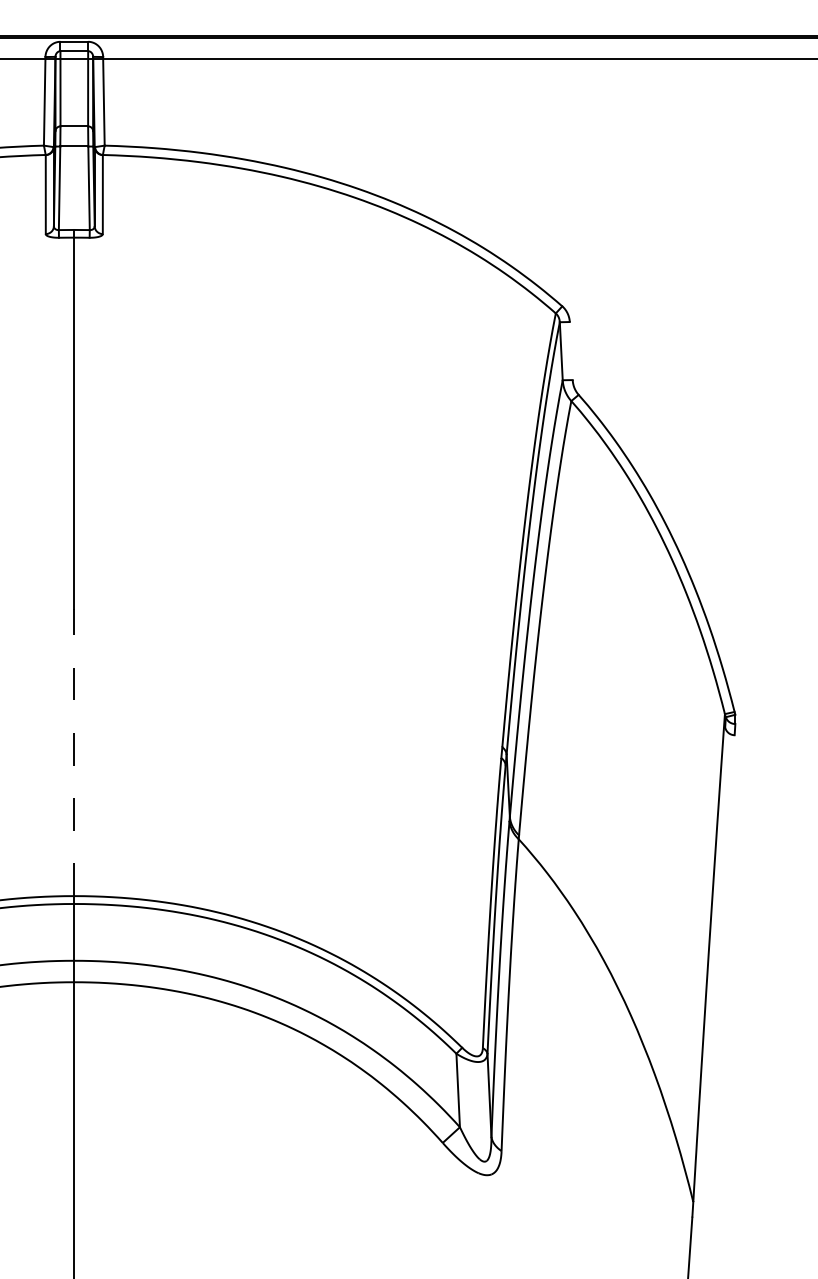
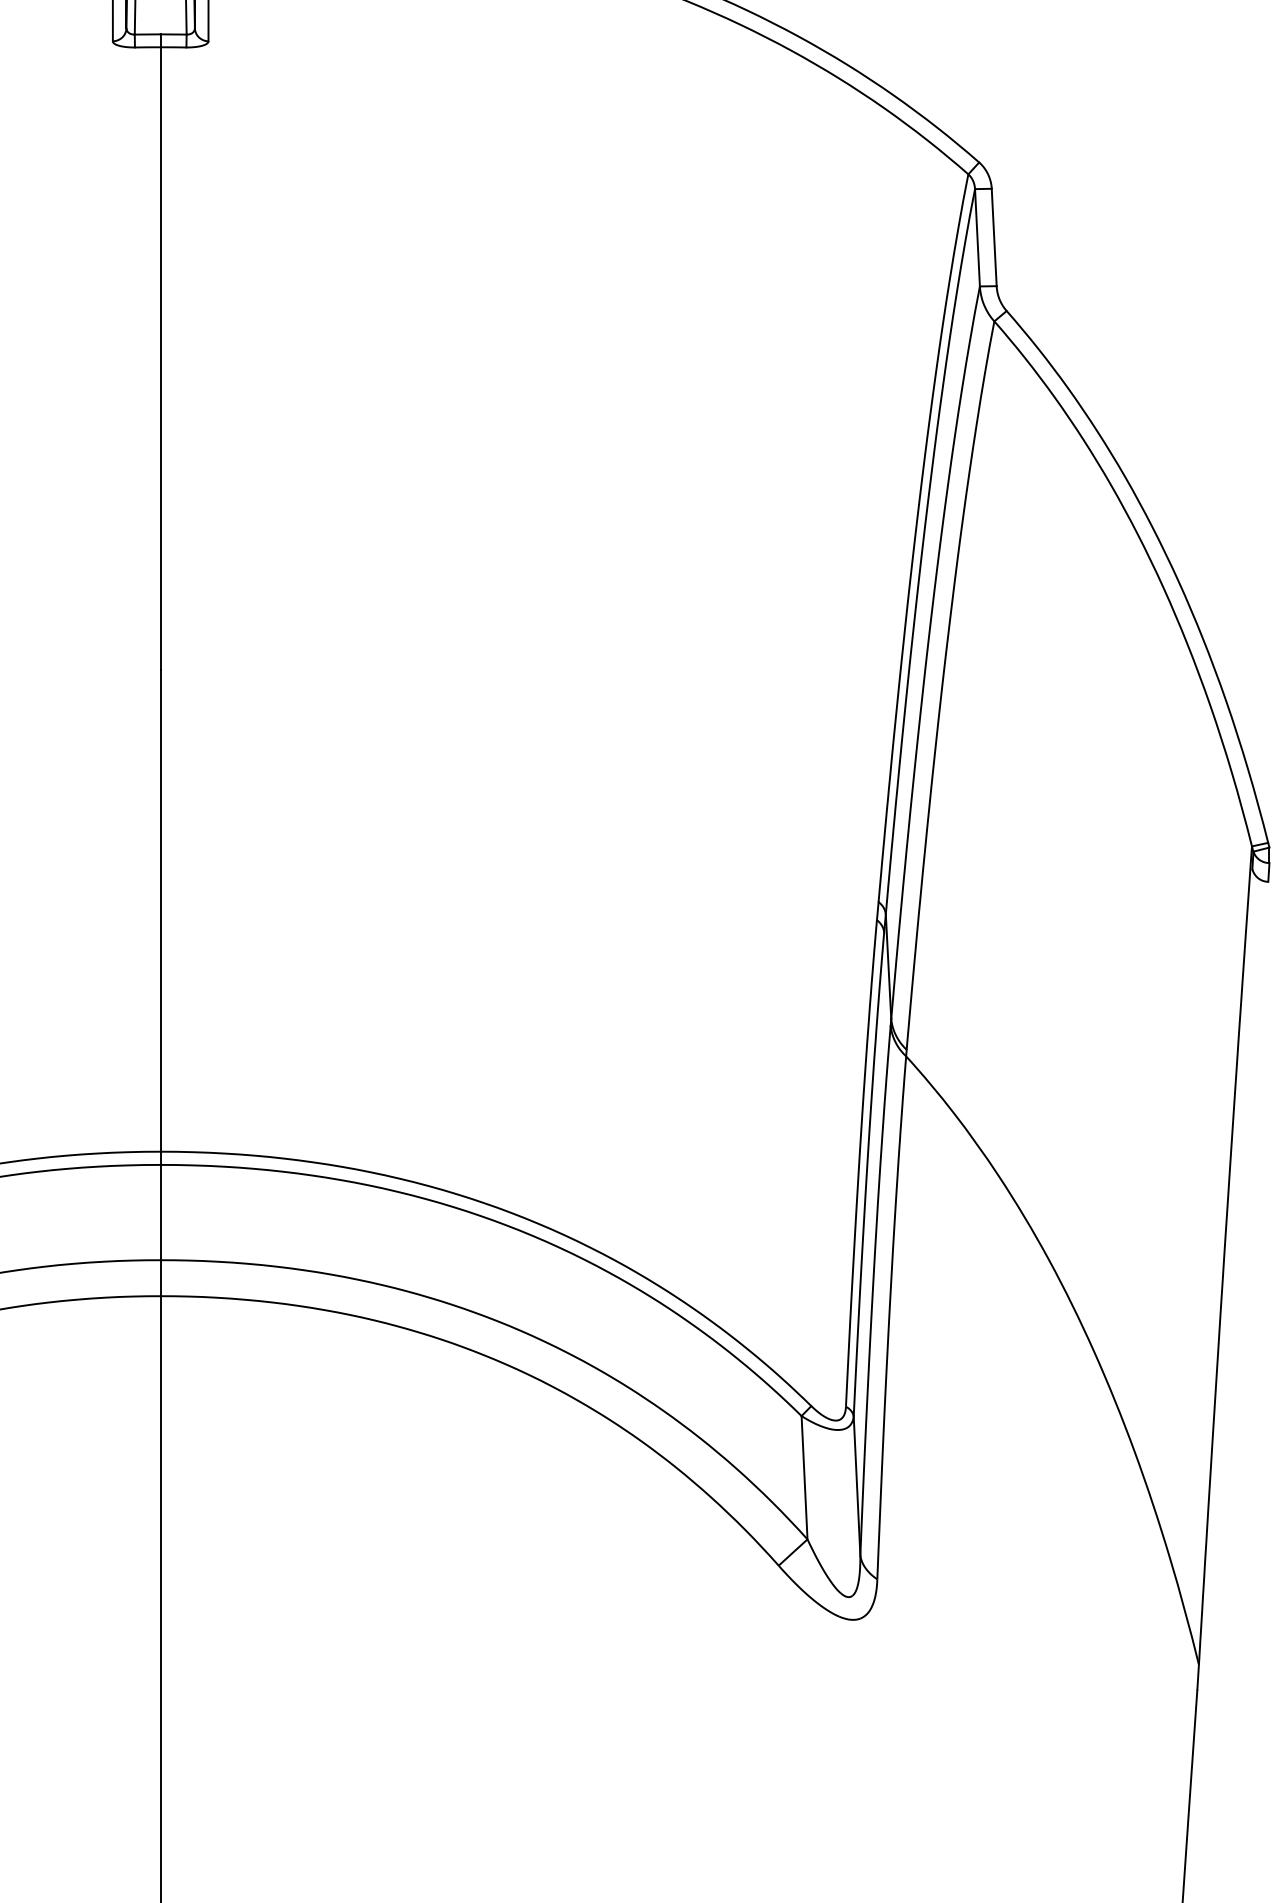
line: (570, 351) -> (992, 238), added
line: (74, 752) -> (160, 910), dashed -> solid

